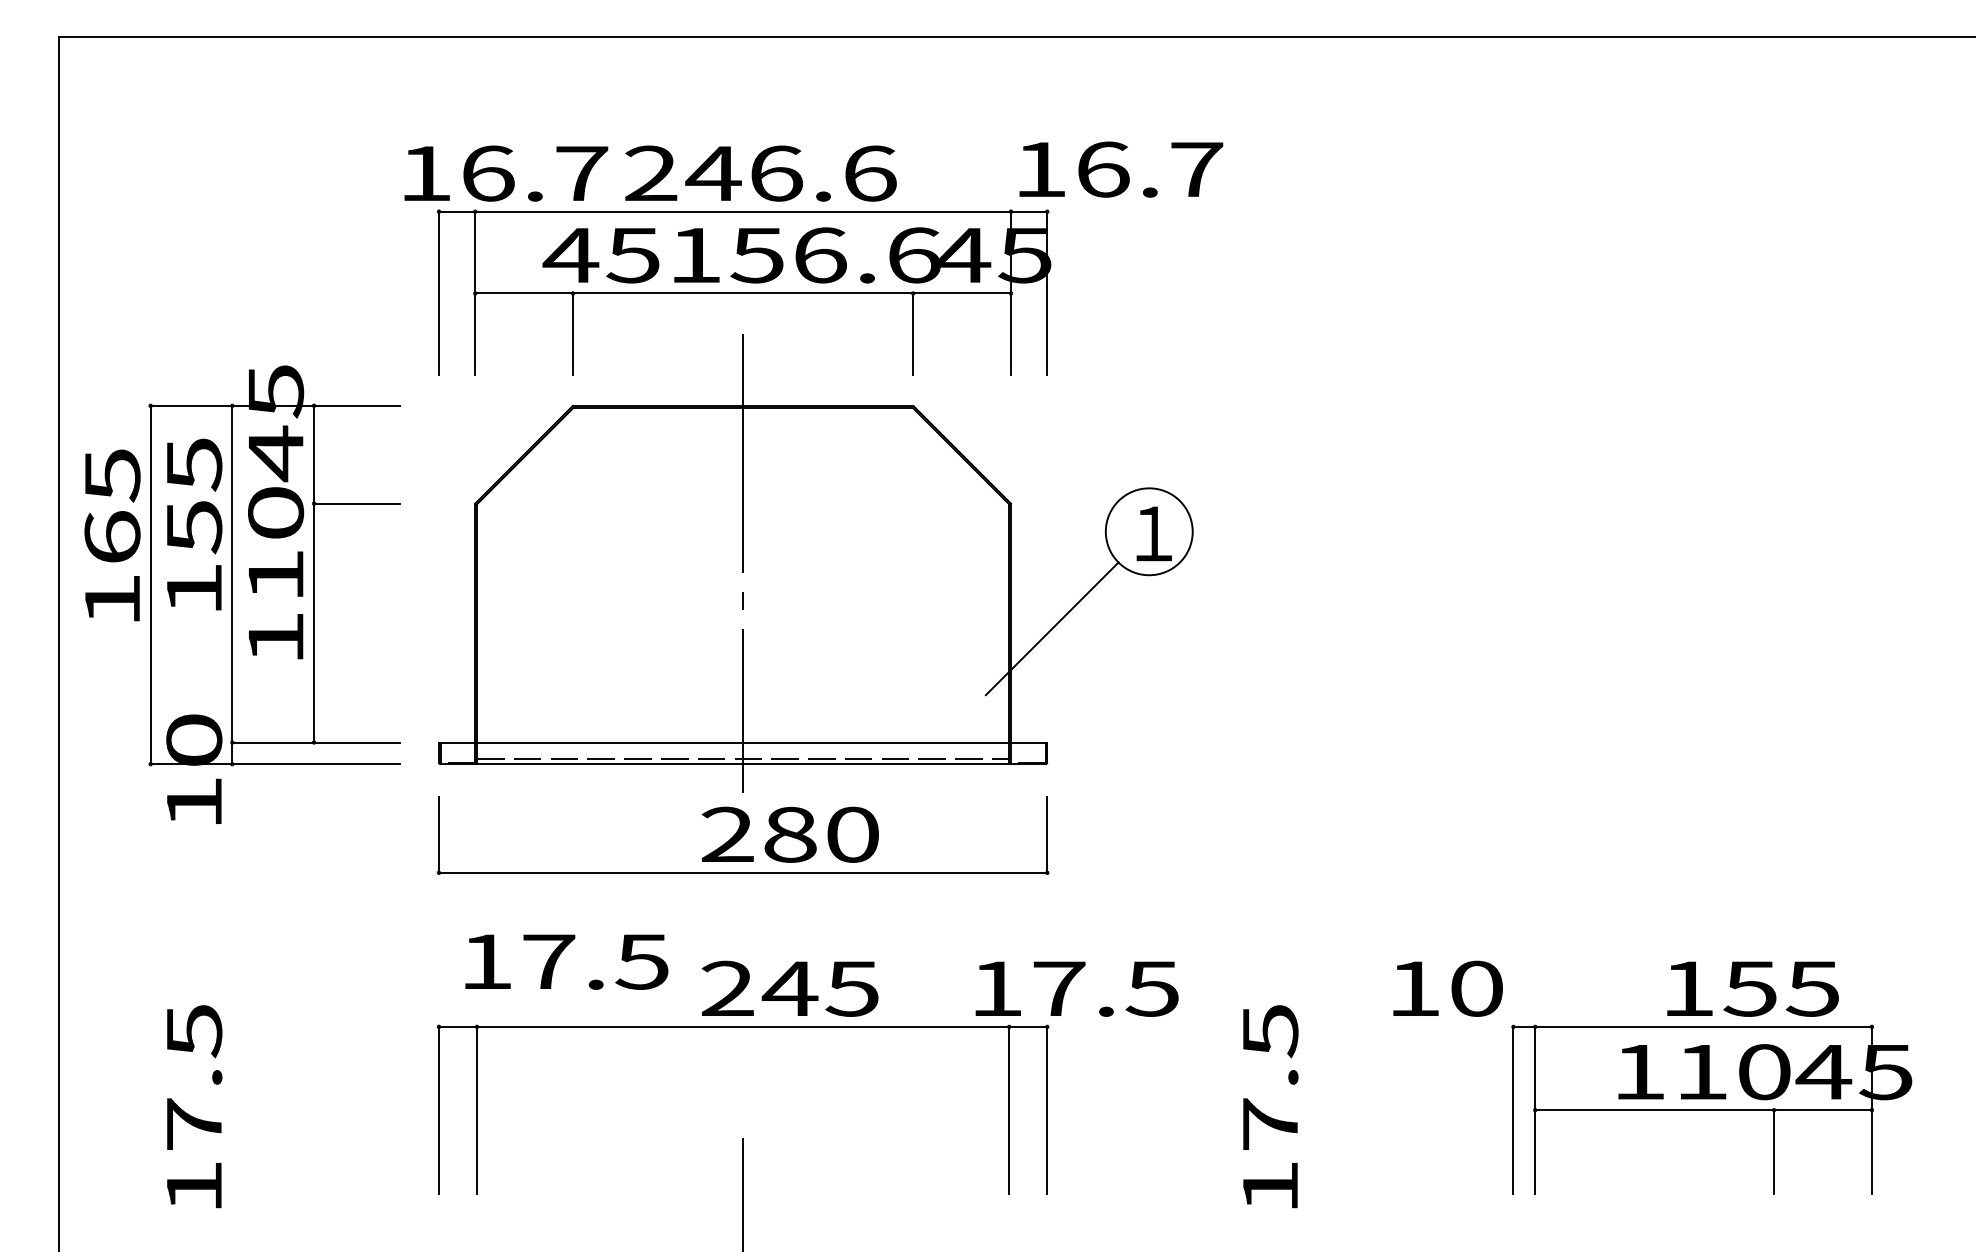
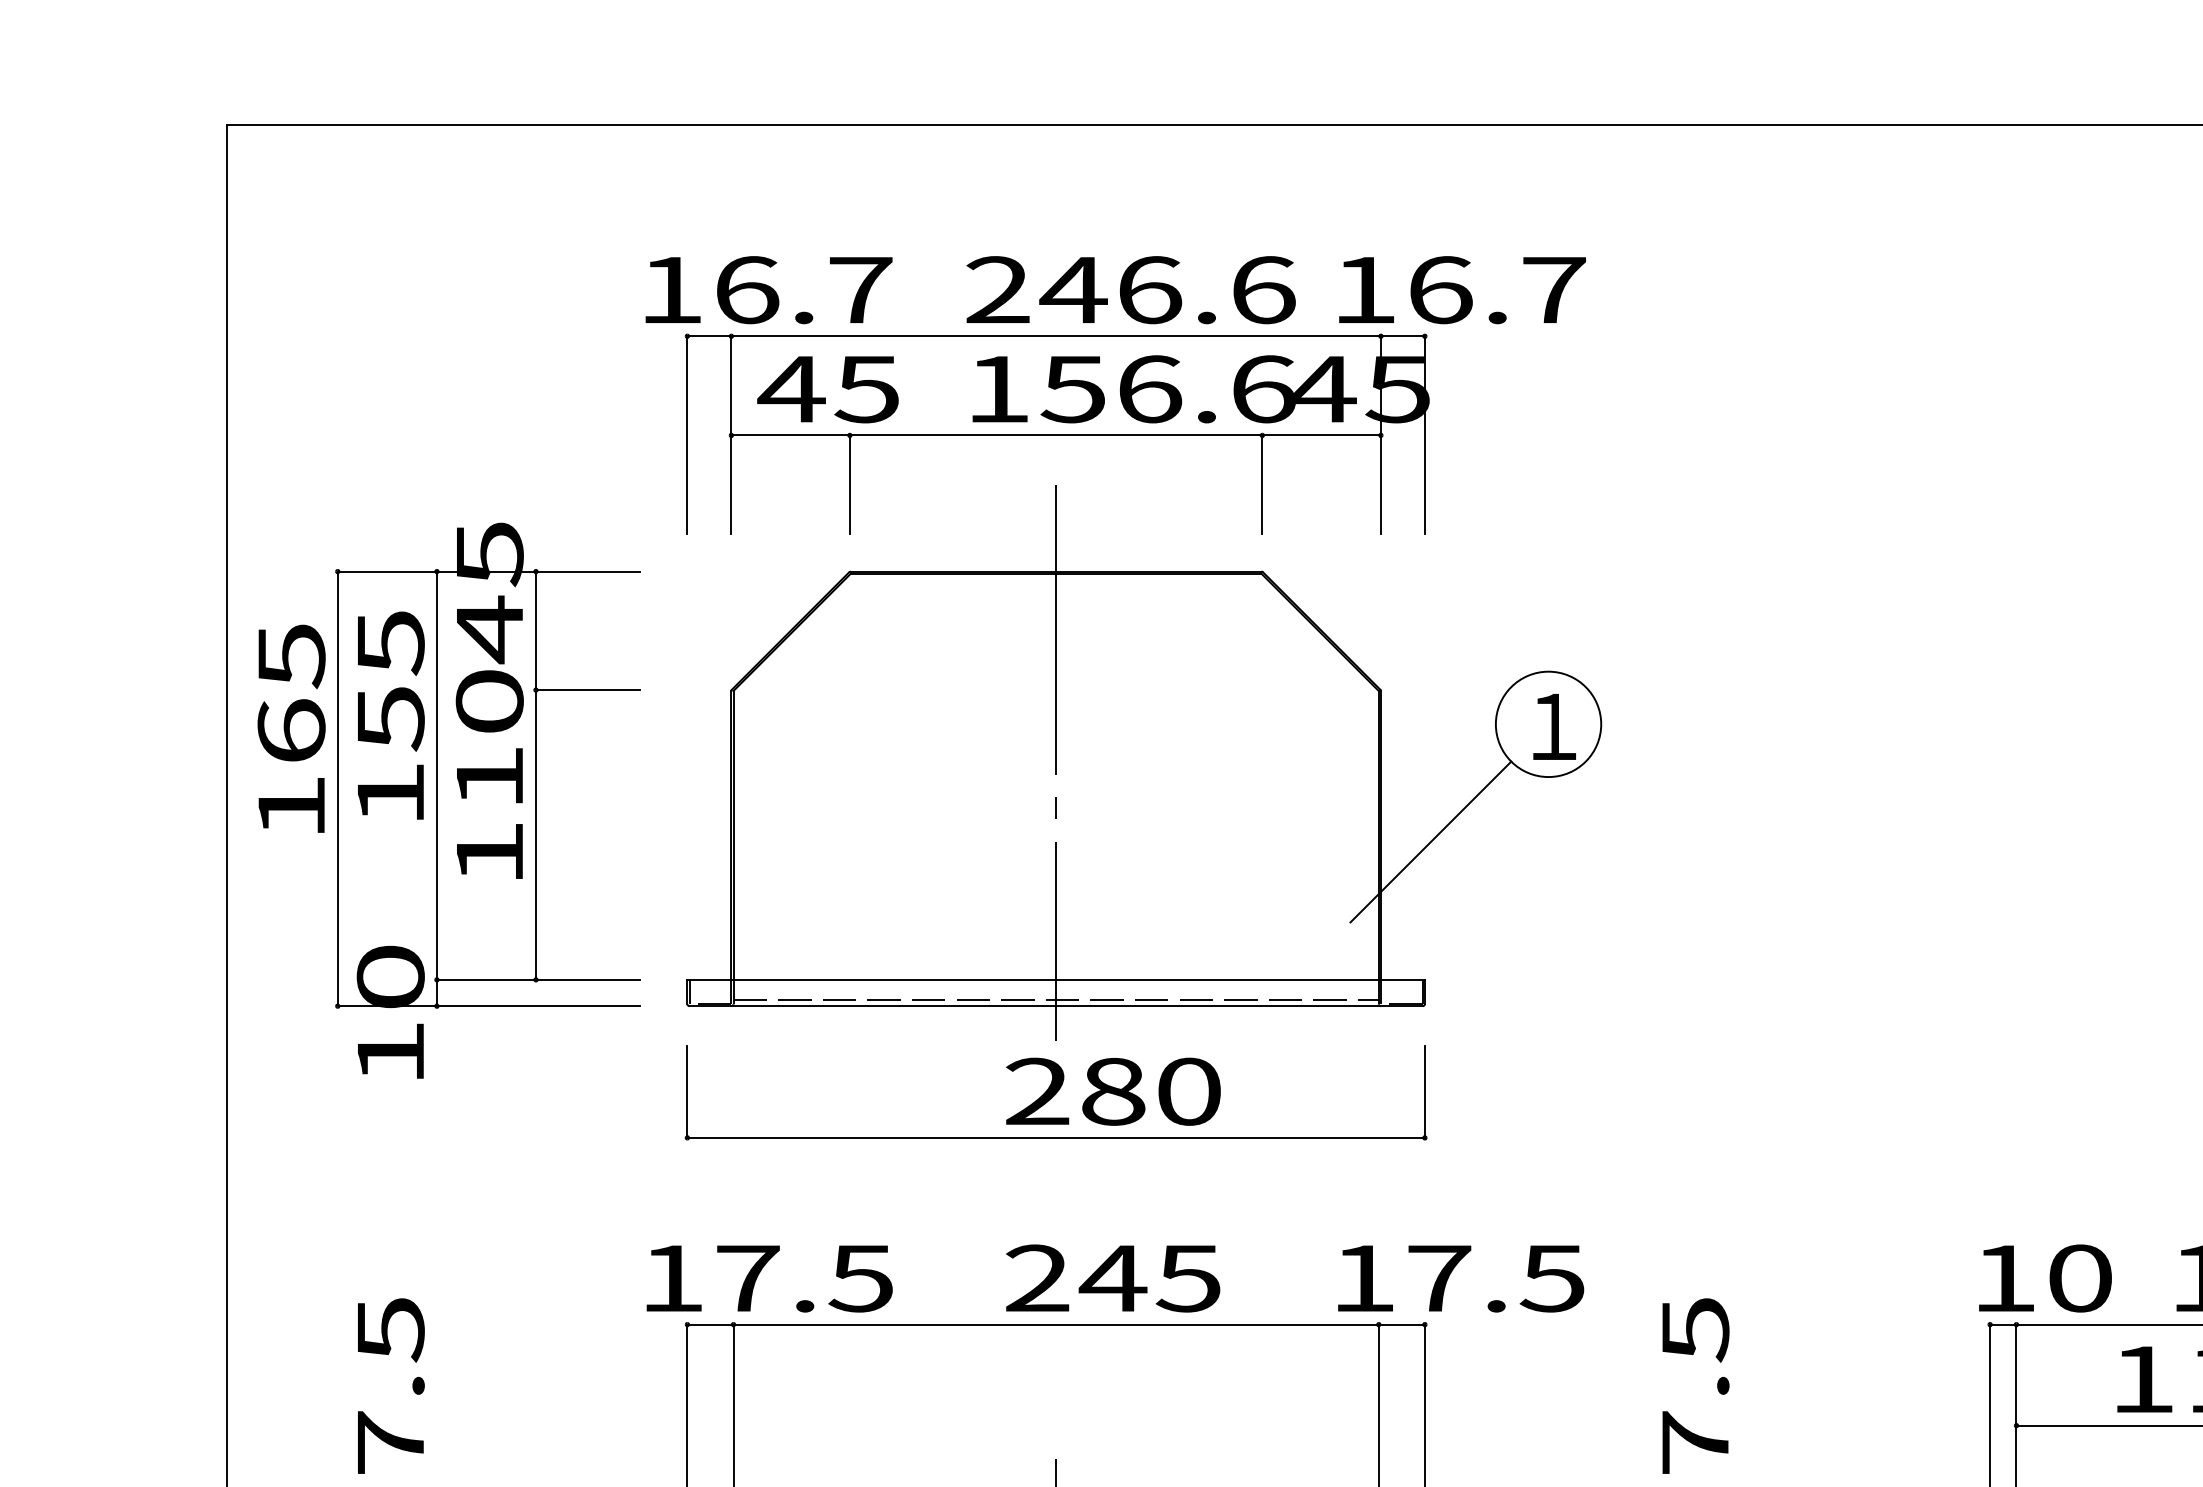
text: (1121, 169) -> (1462, 289), moved
text: (760, 173) -> (1130, 289), moved
text: (600, 255) -> (827, 389), moved
text: (566, 961) -> (769, 1278), moved
text: (1447, 988) -> (2044, 1278), moved

